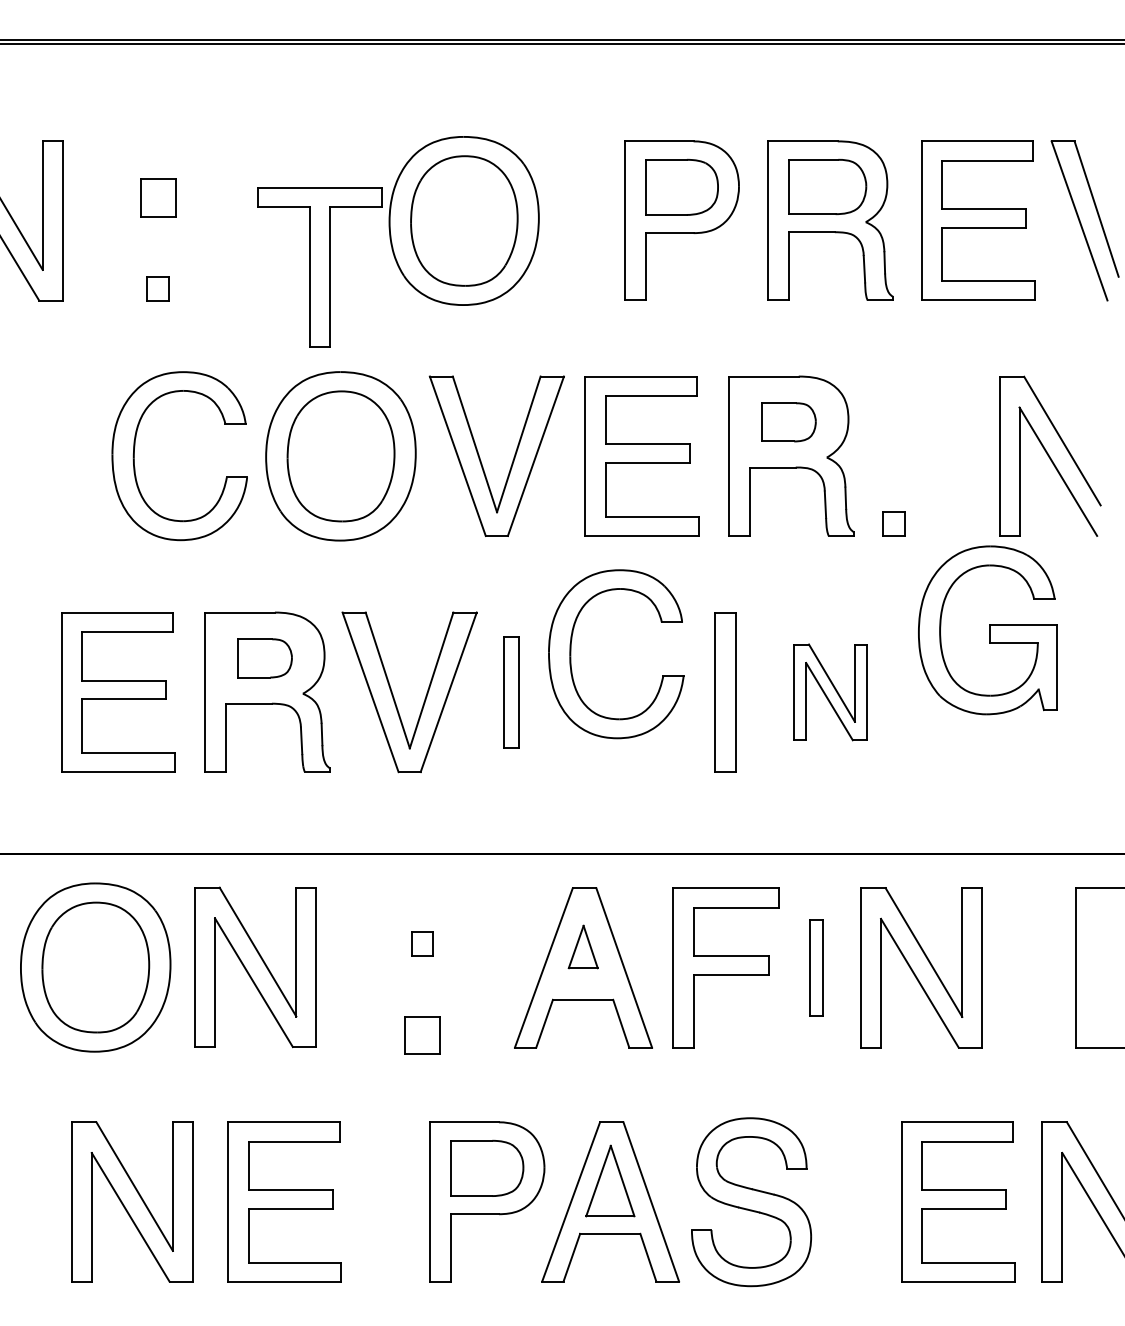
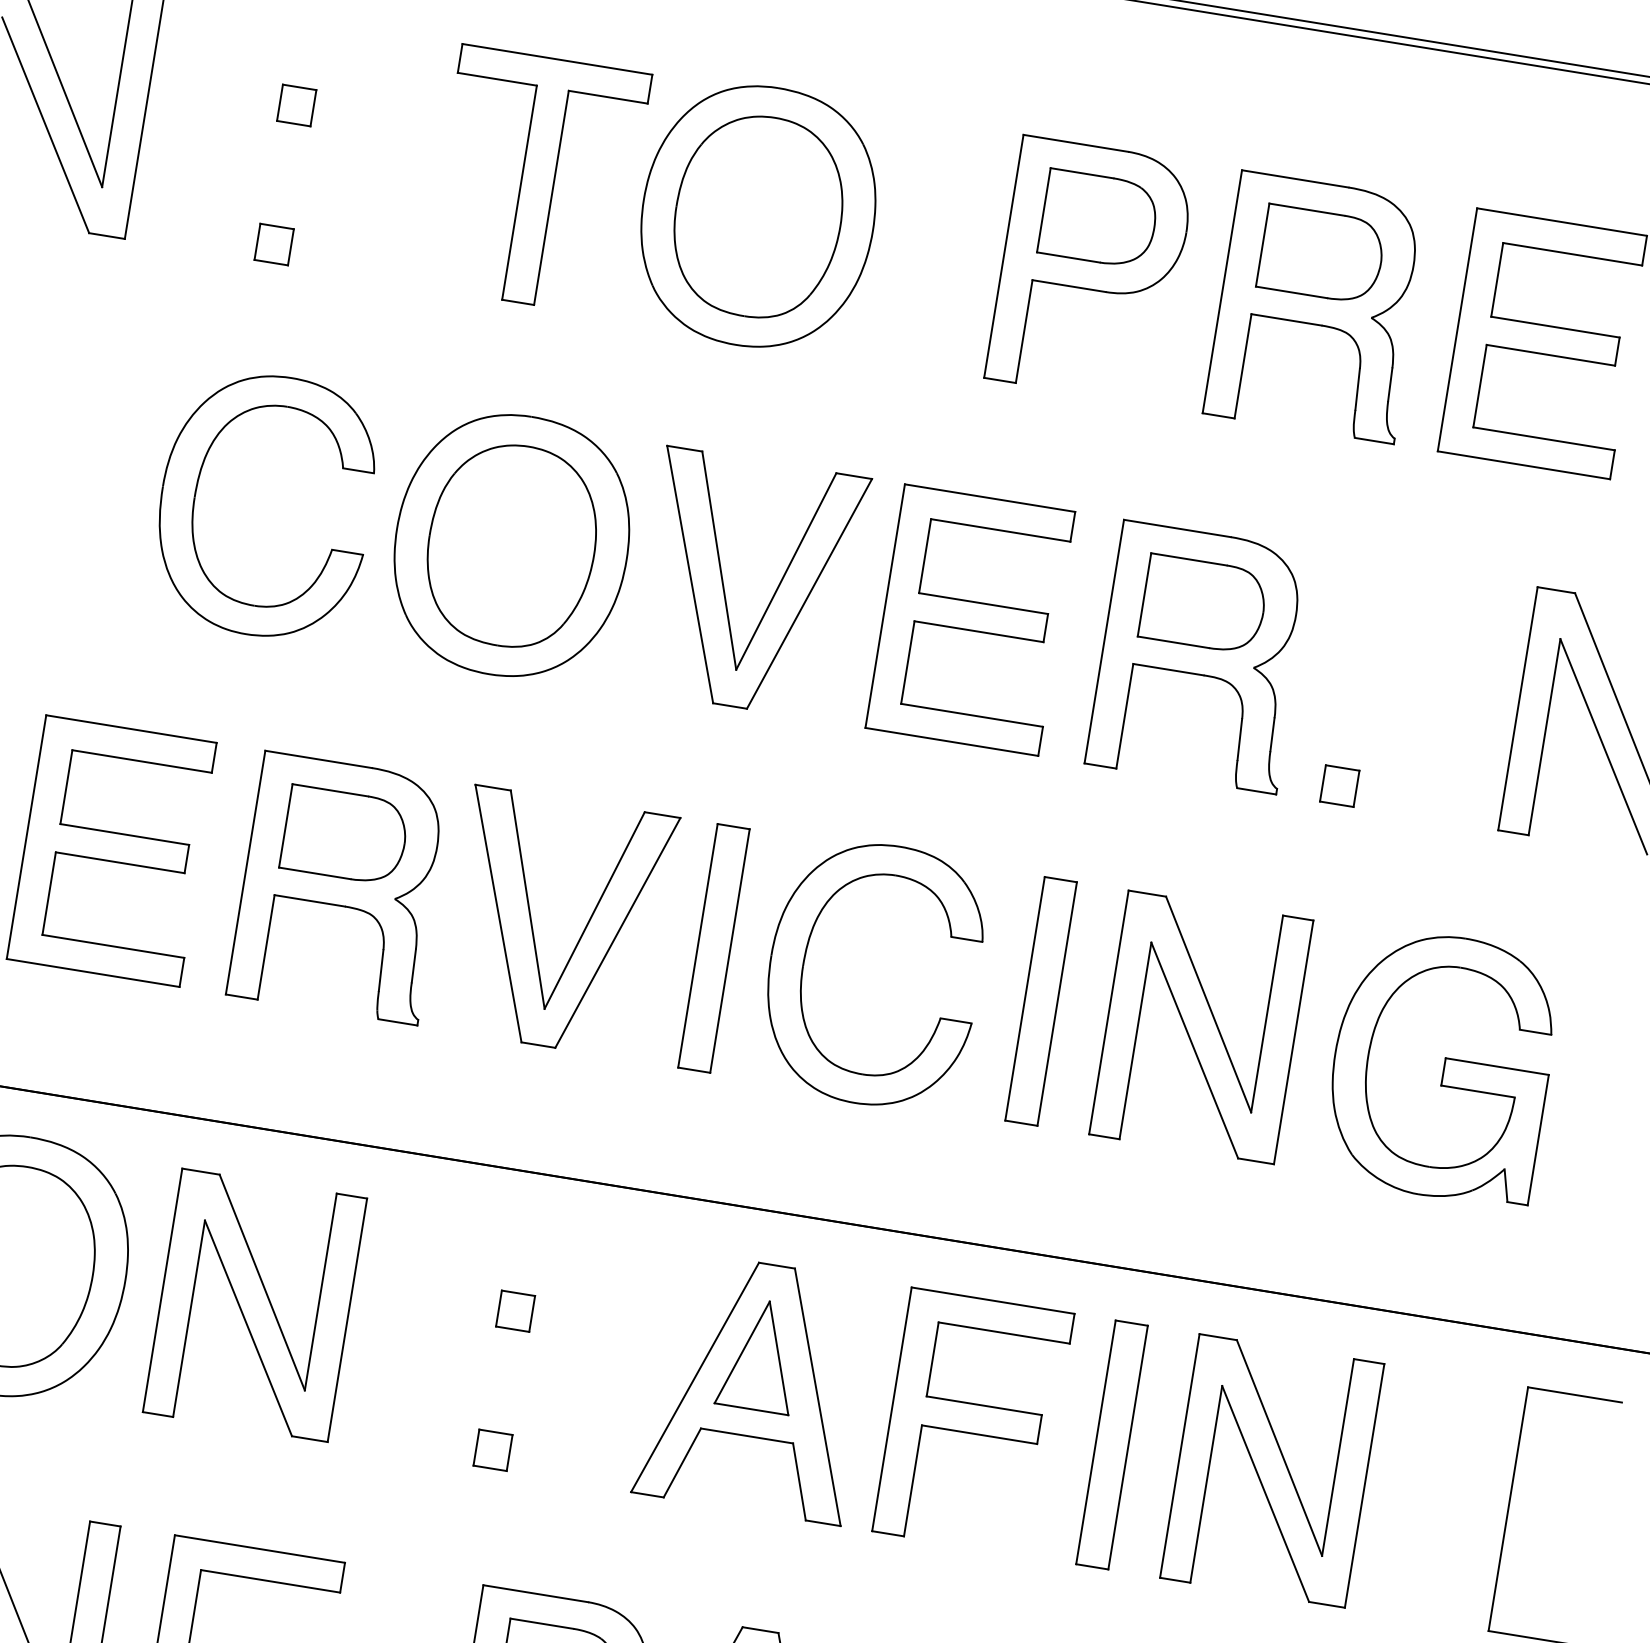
part: (157, 197) -> (295, 104), size x0.62
part: (319, 267) -> (537, 180), moved
part: (788, 422) -> (1203, 604), size x1.43
part: (987, 630) -> (1440, 1066), moved
part: (571, 654) -> (805, 963), moved
part: (264, 658) -> (344, 835), size x1.43
part: (511, 692) -> (713, 948), size x1.43
part: (830, 692) -> (1201, 1027), size x1.67
part: (583, 946) -> (760, 1354), size x1.67
part: (816, 967) -> (1111, 1444), size x1.67
part: (422, 1034) -> (493, 1449), size x0.62

